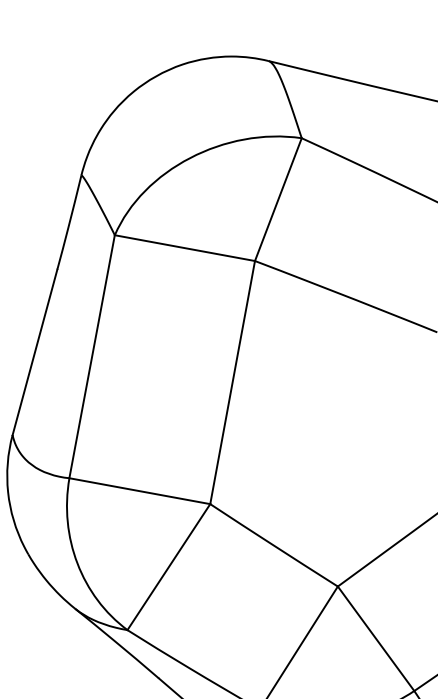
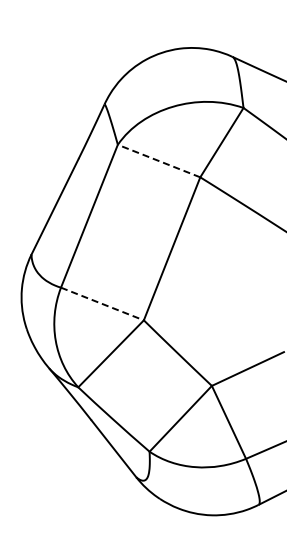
line: (183, 247) -> (158, 160), solid -> dashed
line: (140, 491) -> (102, 304), solid -> dashed

